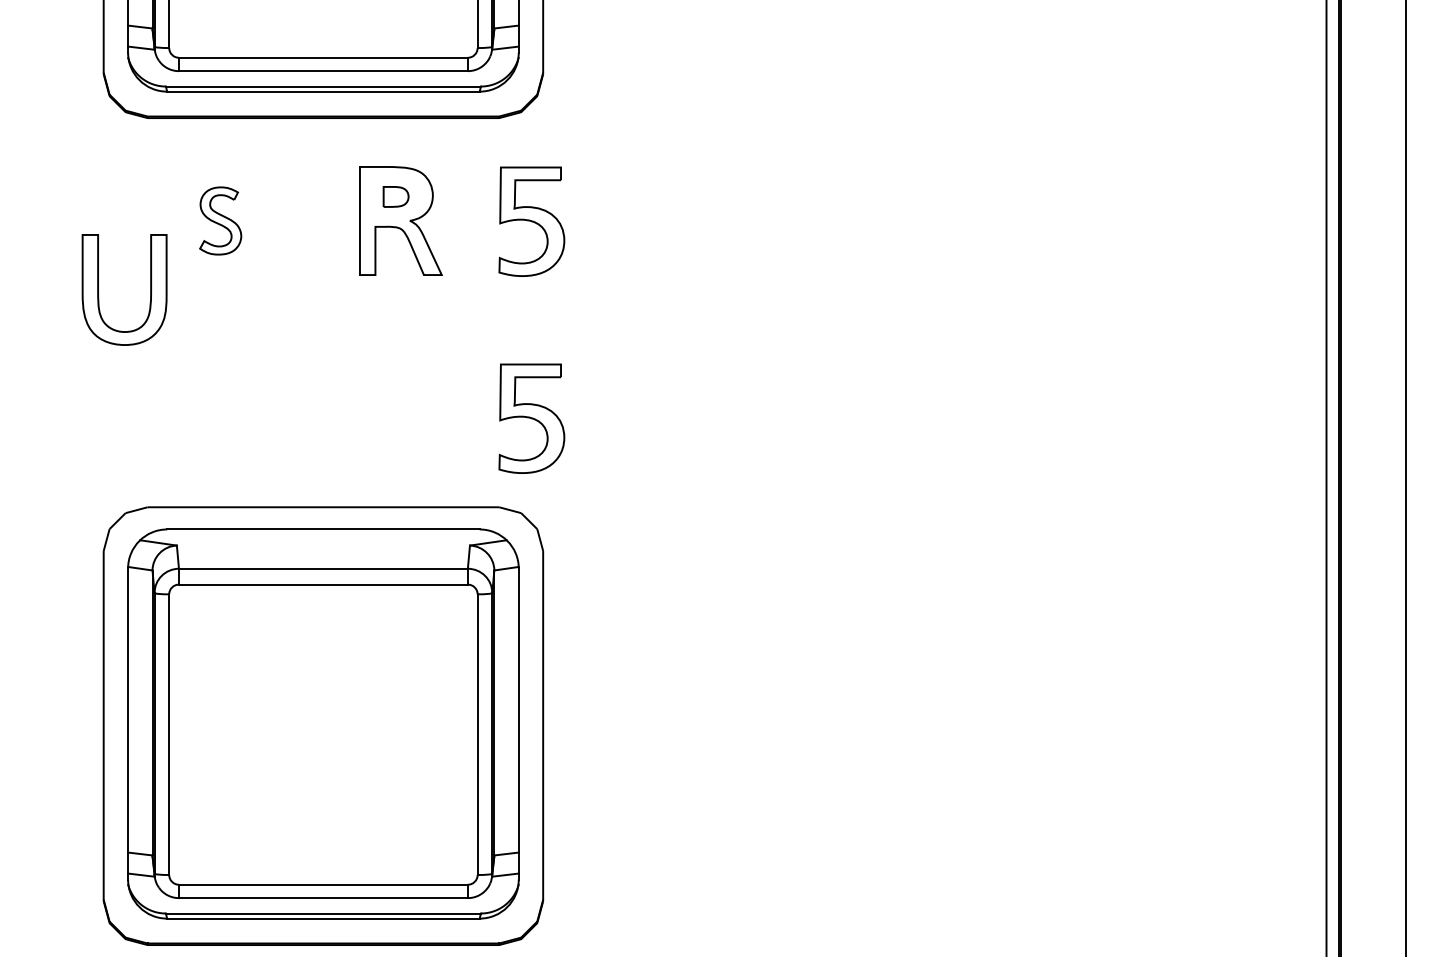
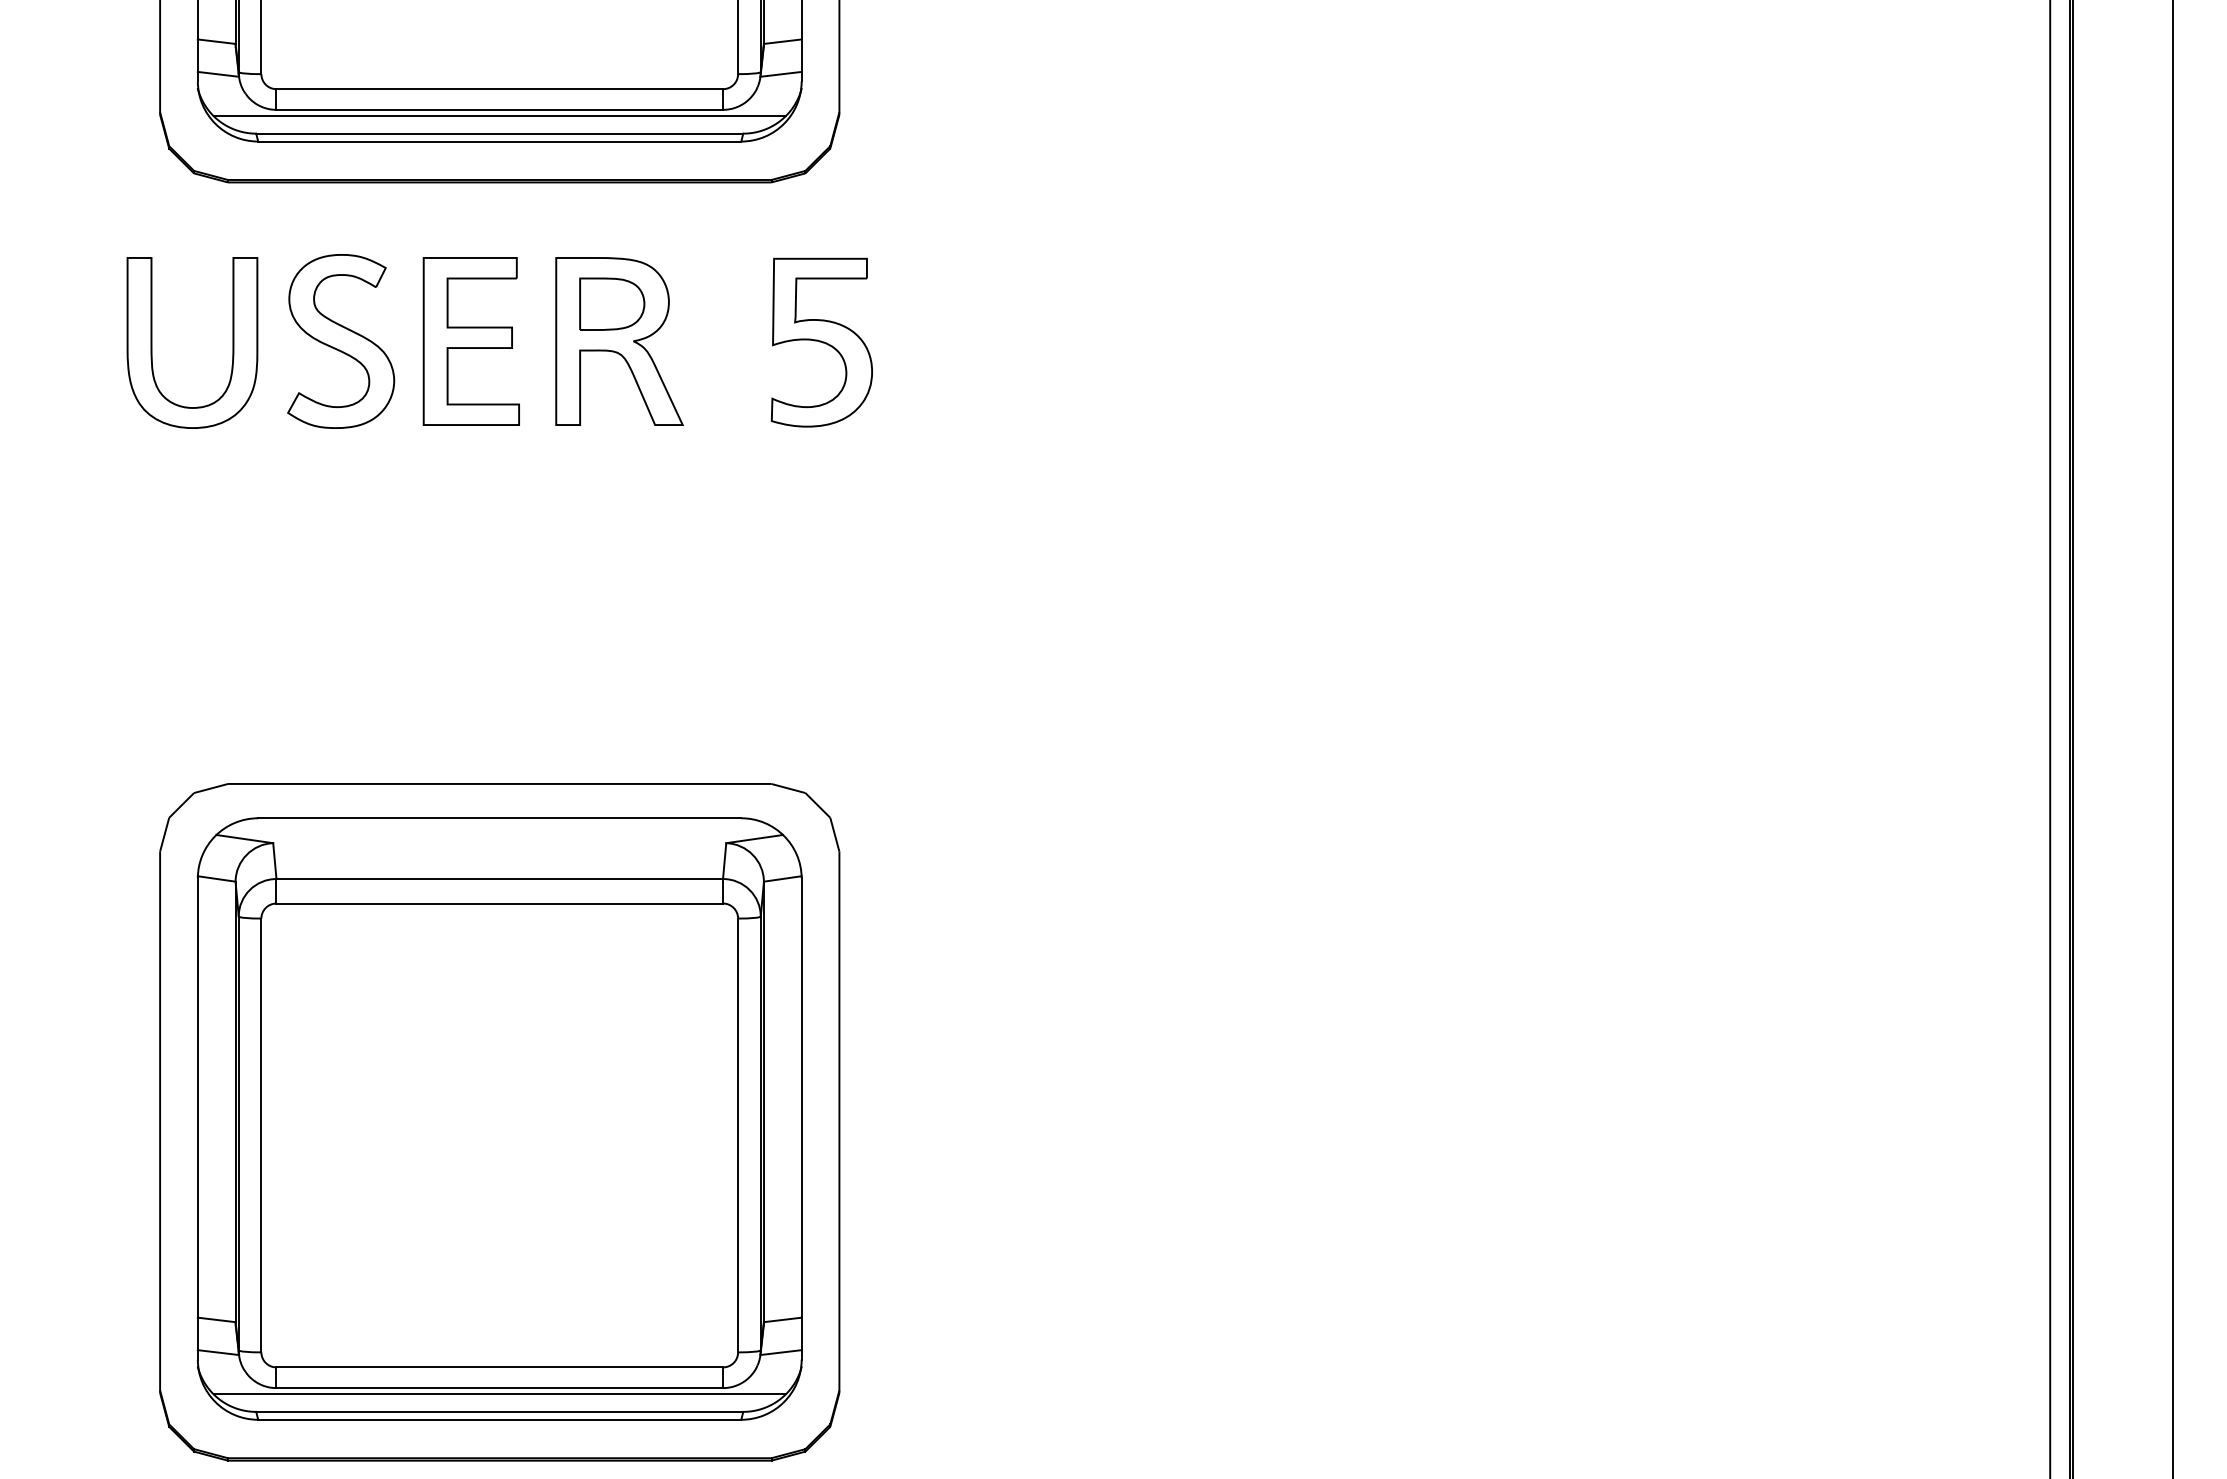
line: (323, 75) -> (499, 116), added
part: (395, 196) -> (611, 303), size x1.67
part: (220, 220) -> (340, 340), size x1.67
part: (304, 220) -> (470, 340), added
part: (98, 289) -> (152, 342), moved
part: (531, 418) -> (821, 646), removed
line: (323, 902) -> (499, 1394), added

